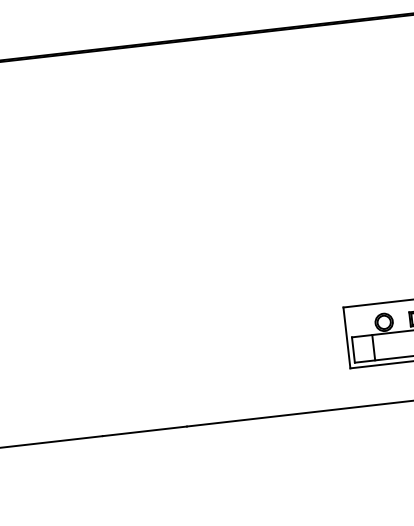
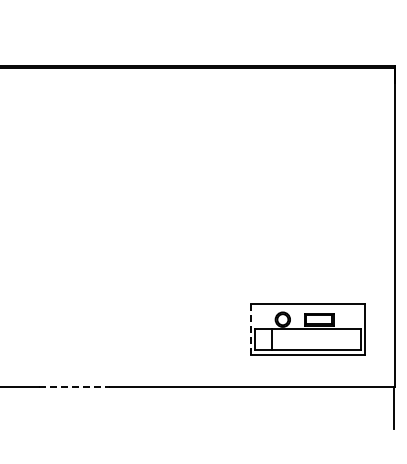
line: (346, 338) -> (250, 329), solid -> dashed
line: (145, 431) -> (74, 387), solid -> dashed

